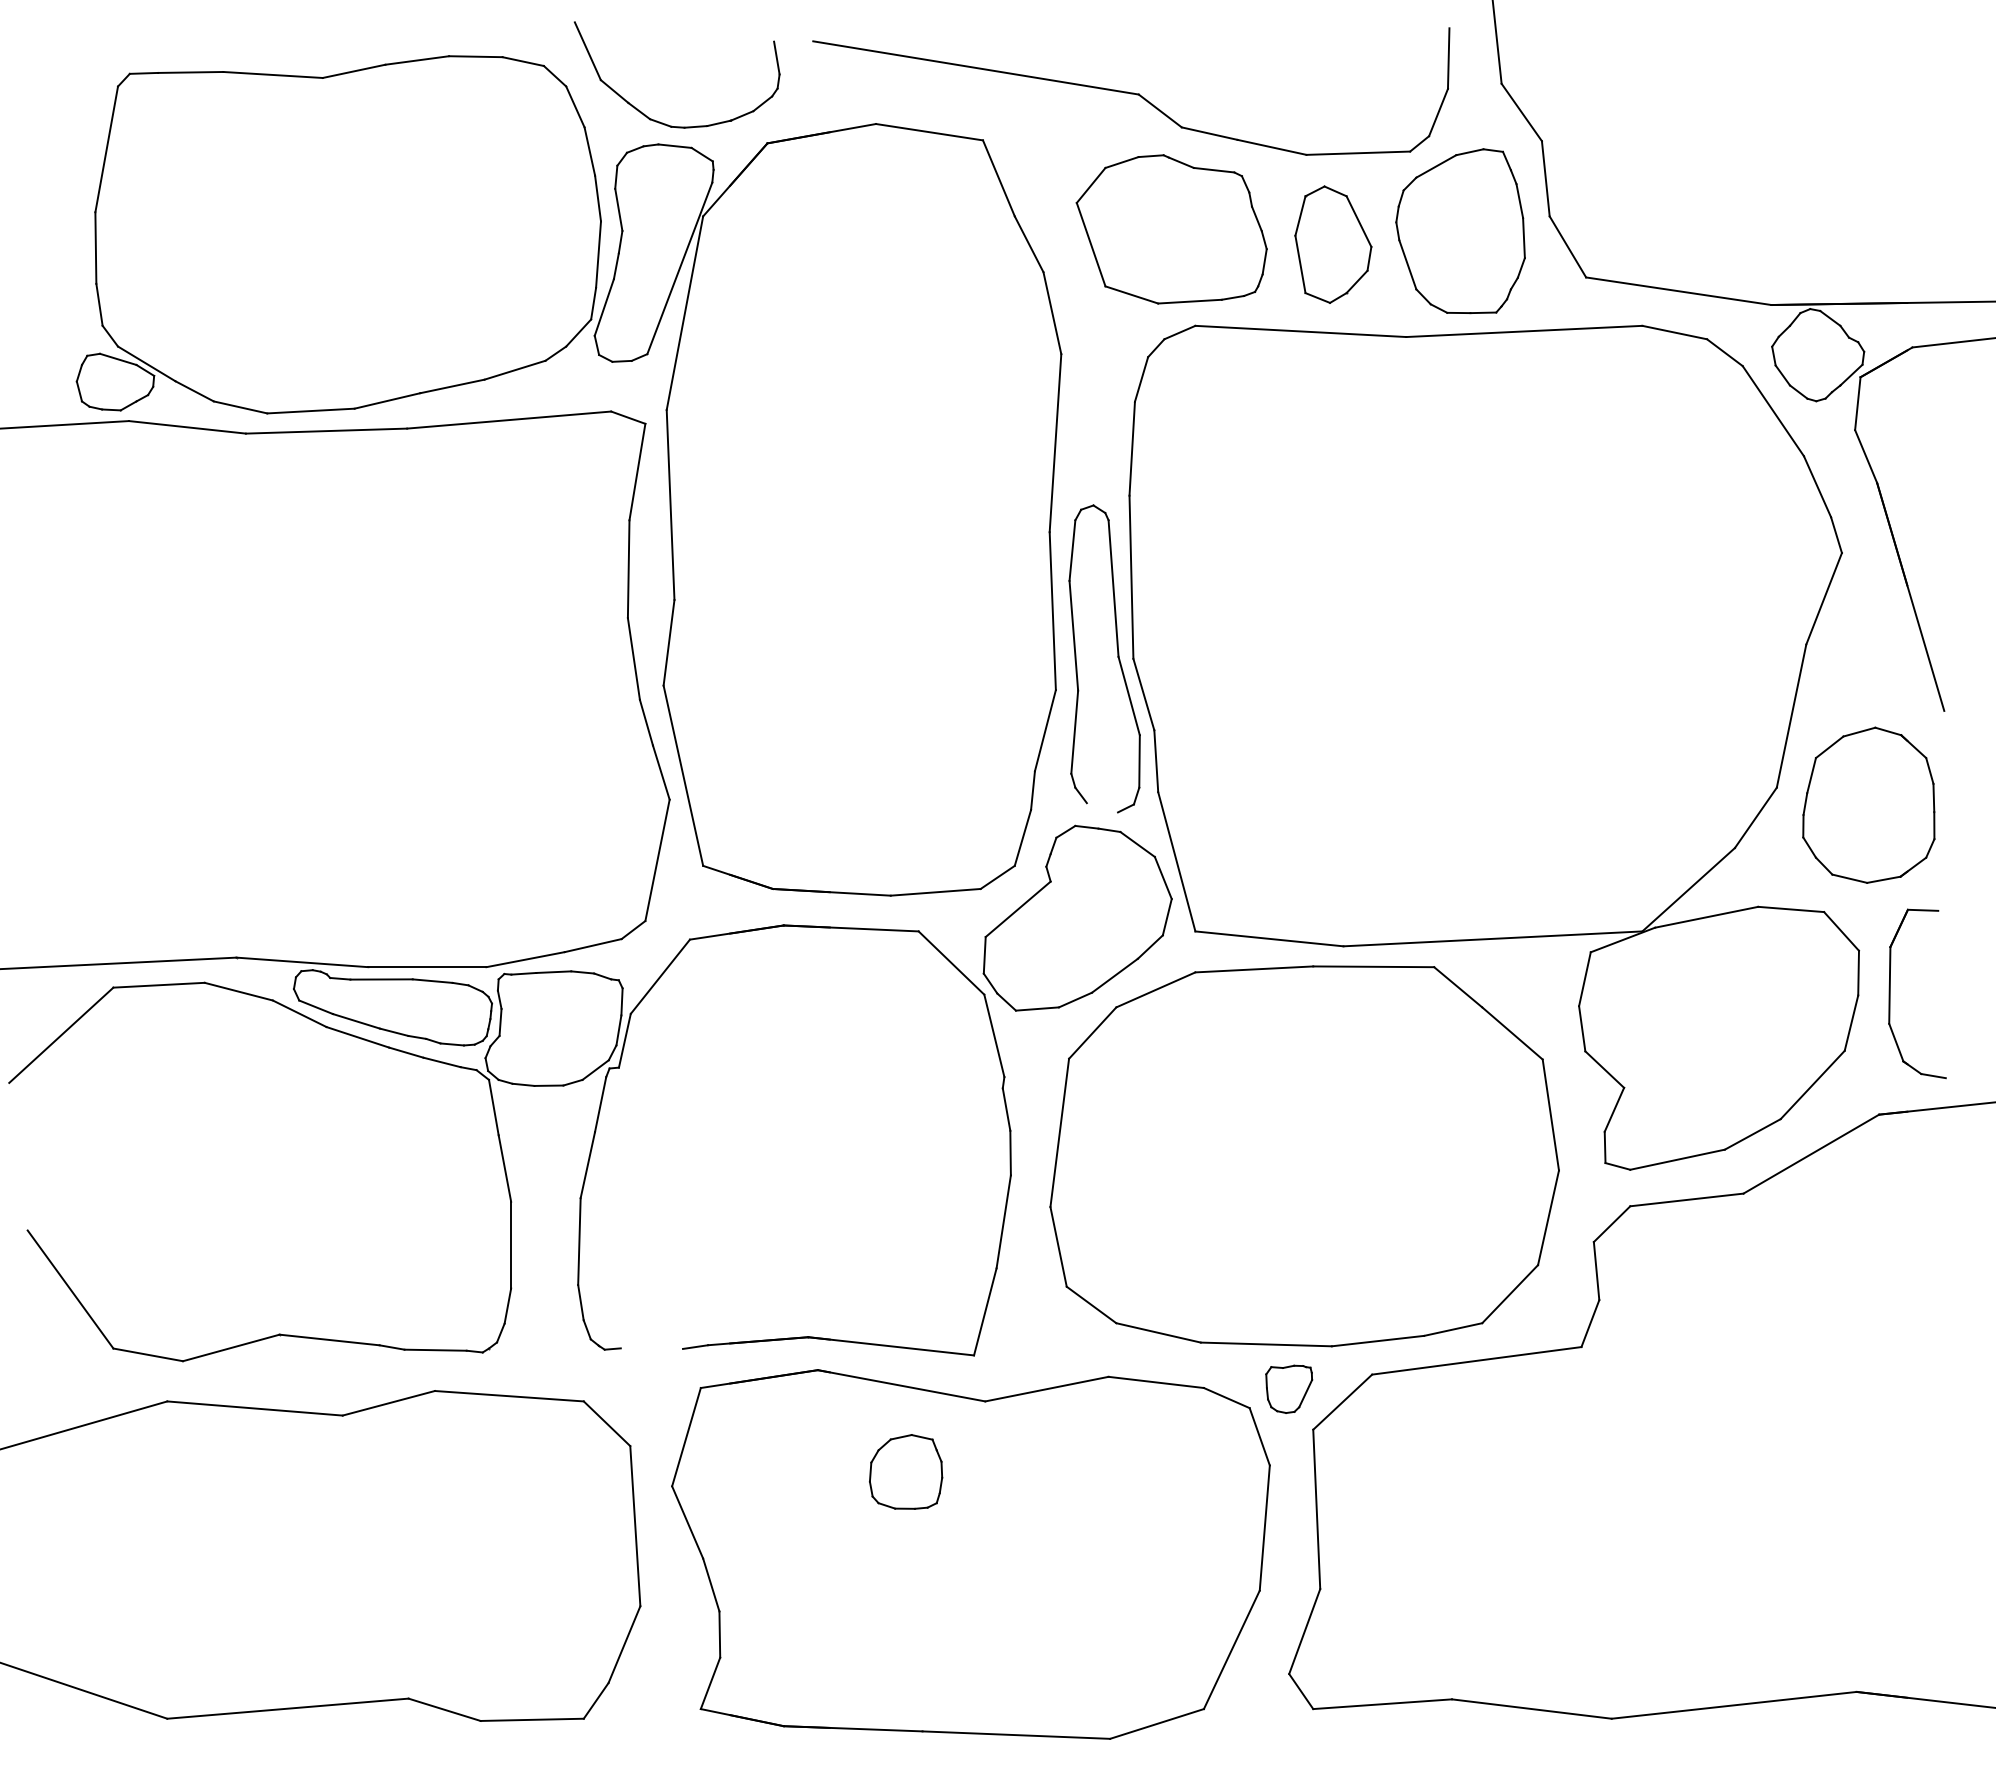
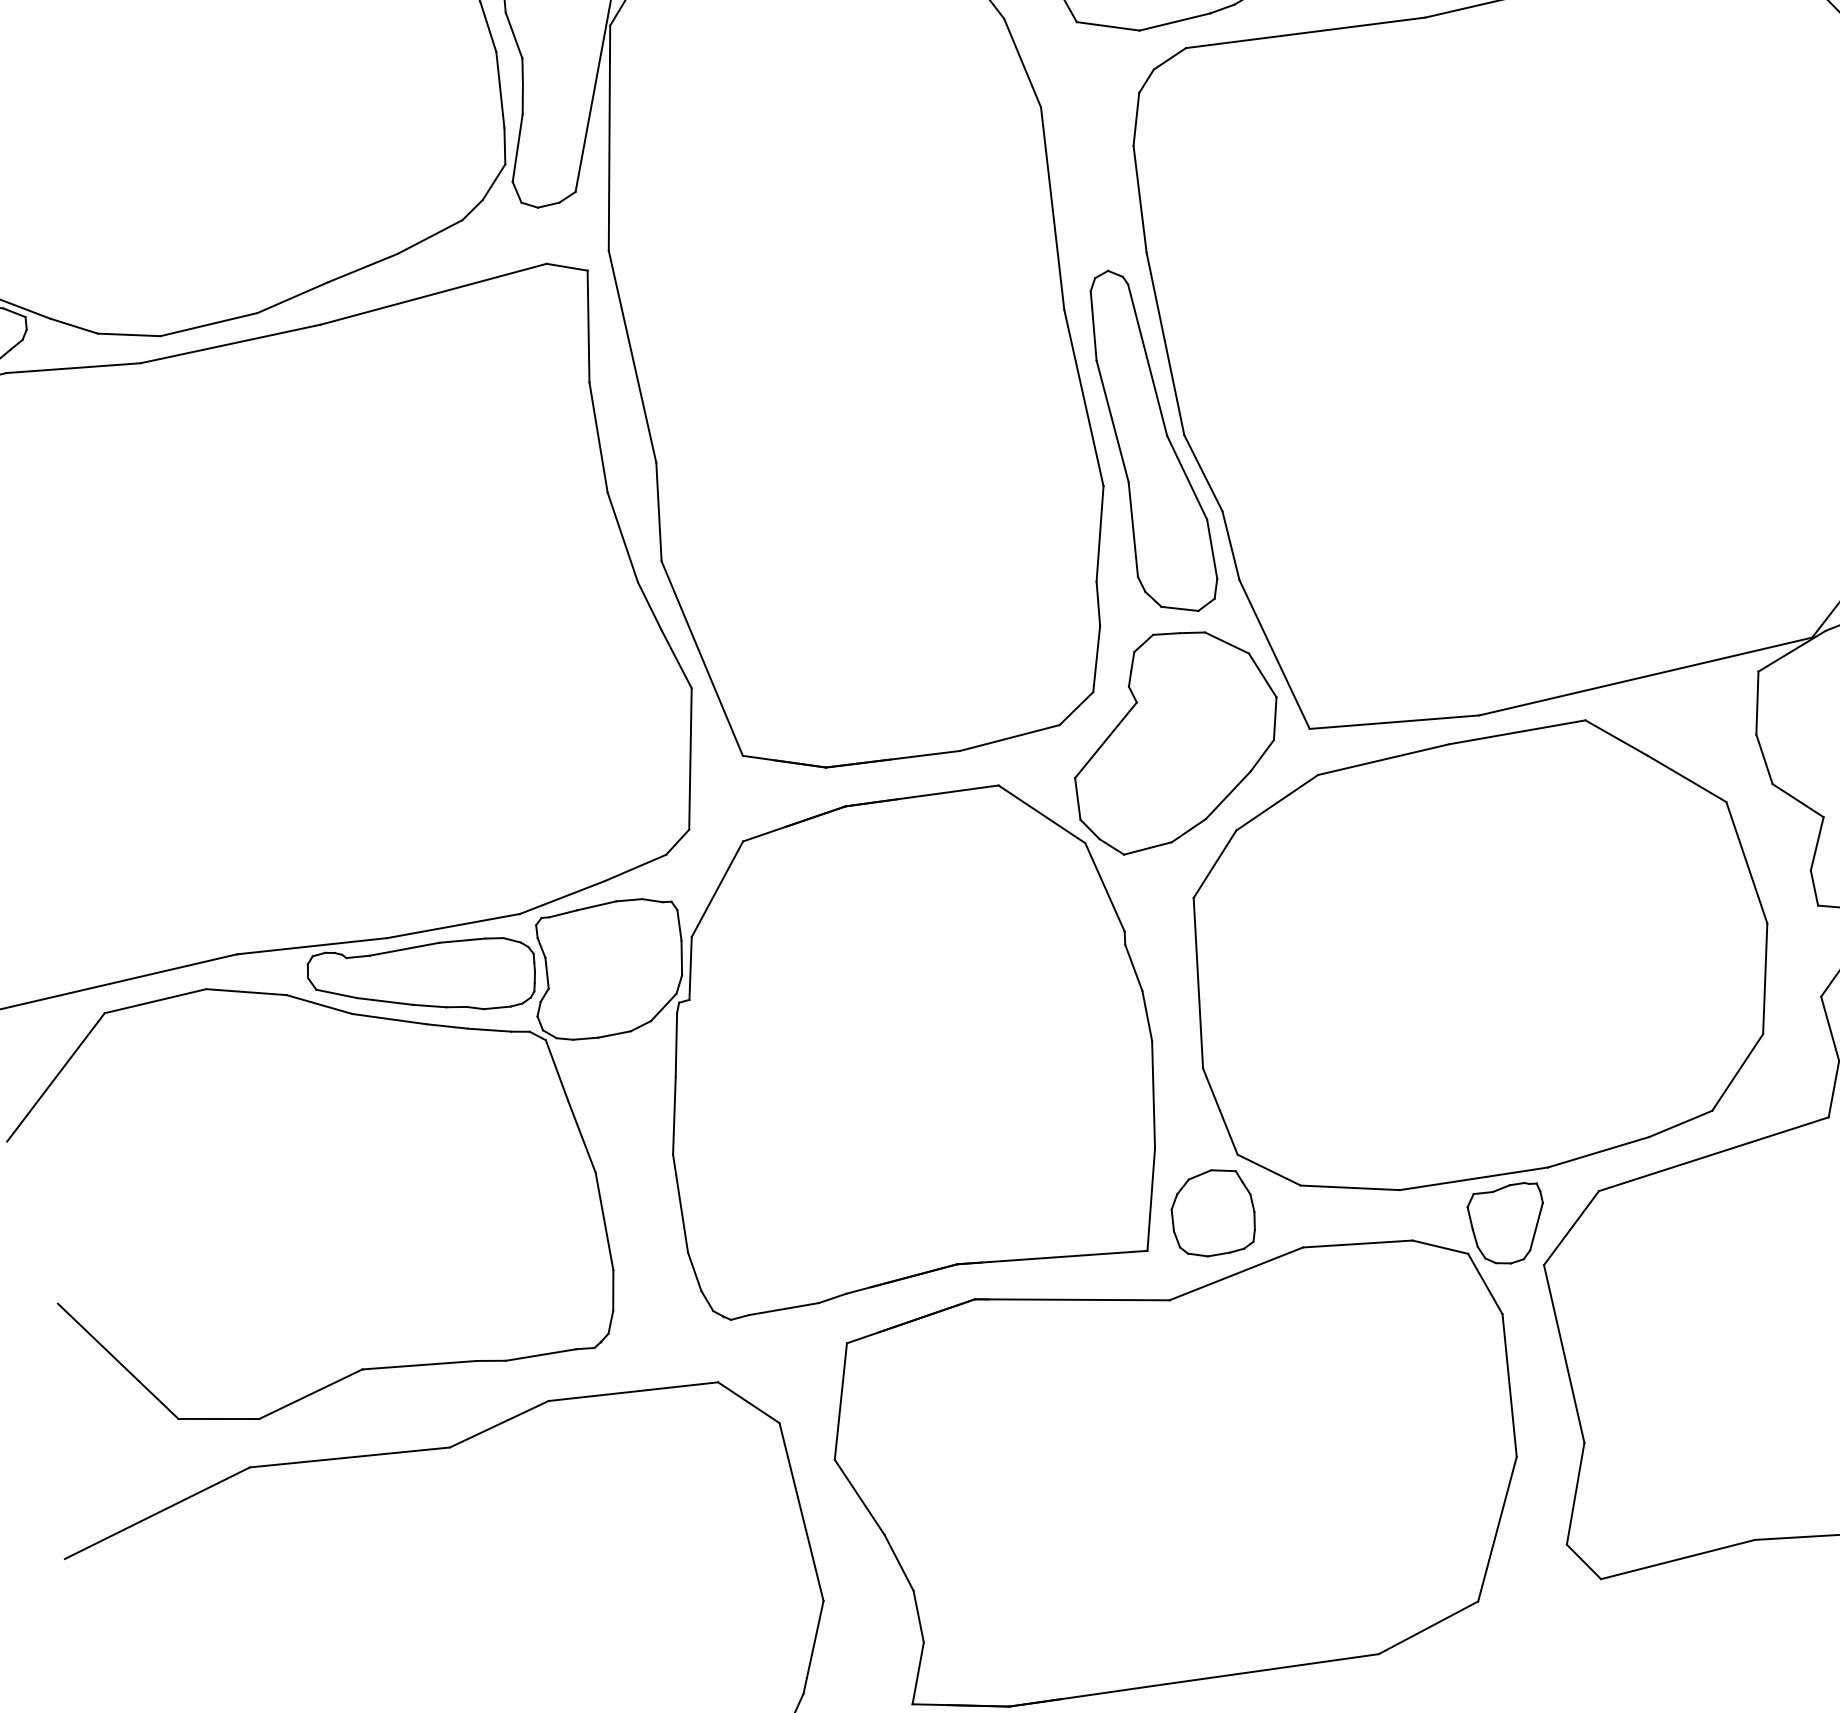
line: (1102, 807) -> (1179, 608), added
line: (651, 1348) -> (783, 1308), added
part: (1288, 1389) -> (1507, 1224), size x1.43
part: (906, 1471) -> (1213, 1212), moved

